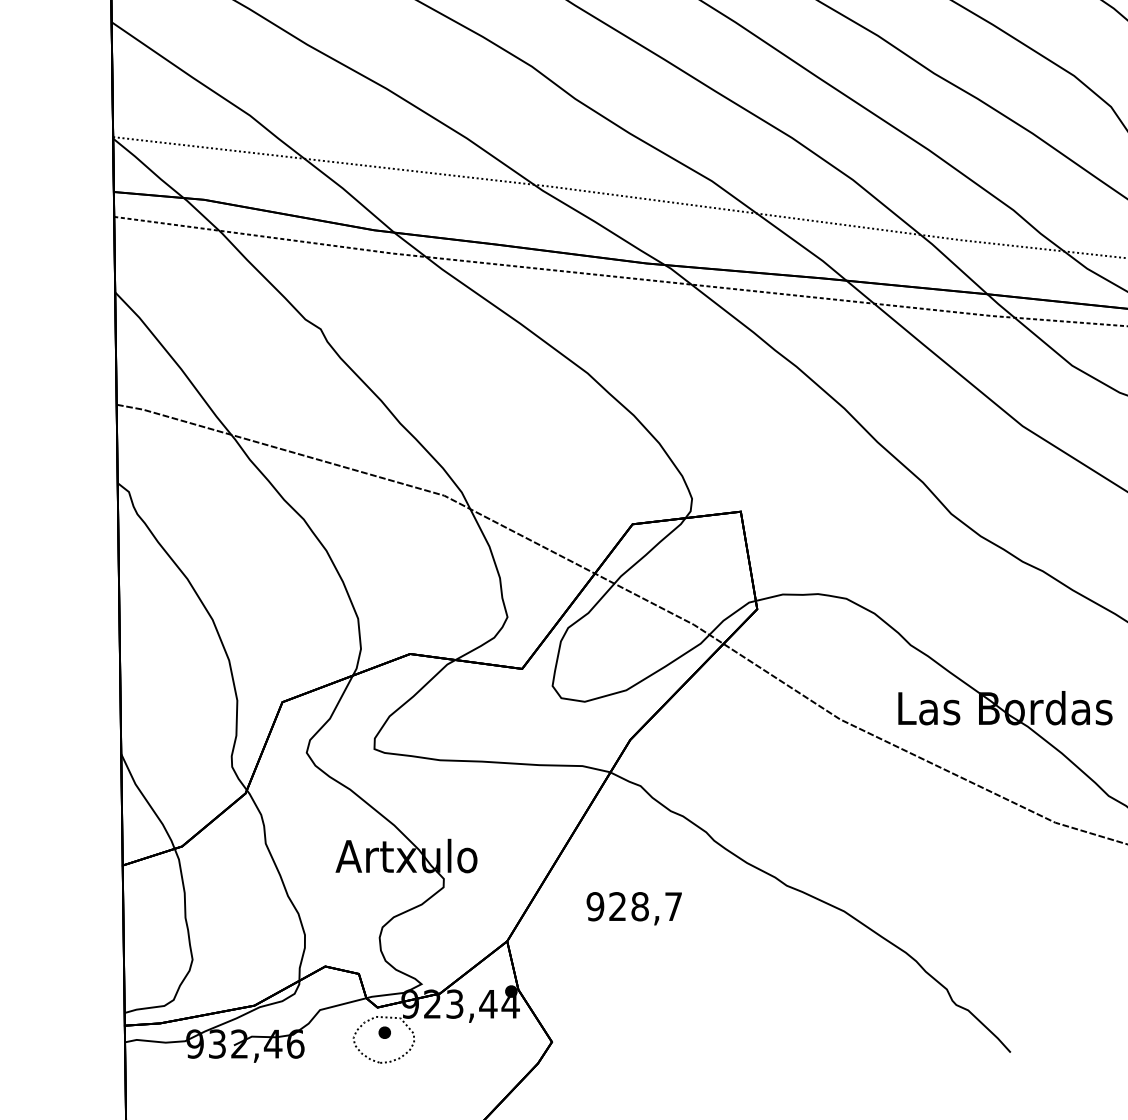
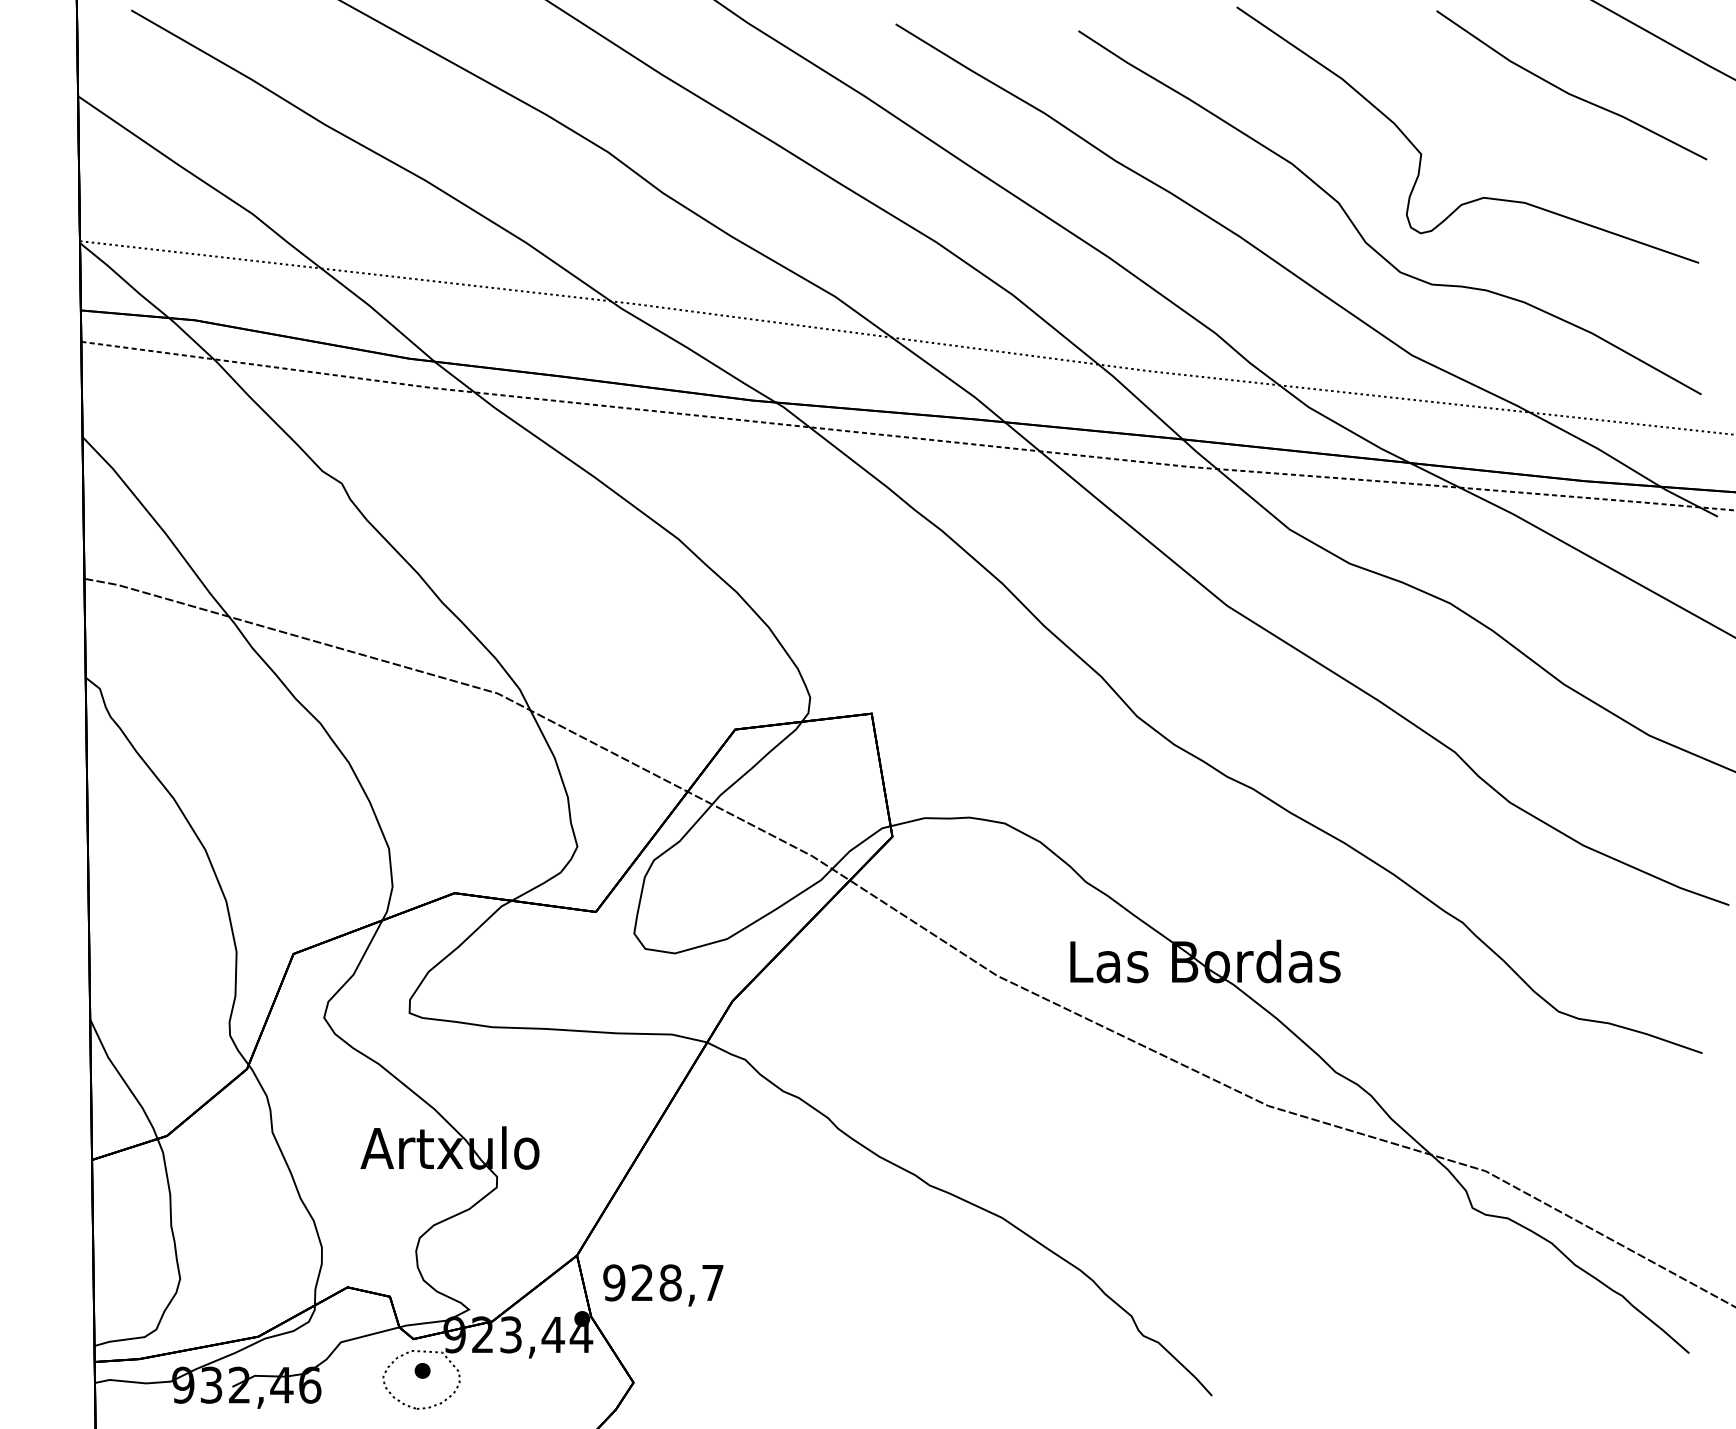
text: (634, 908) -> (663, 1285), moved

